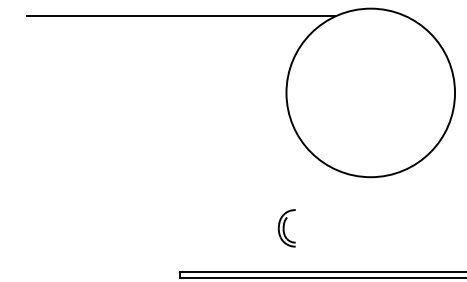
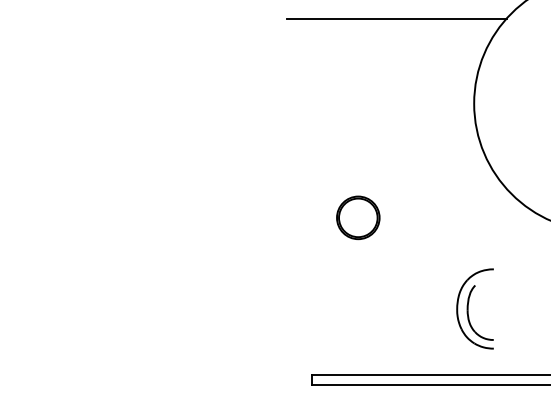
line: (234, 36) -> (395, 18), added
part: (209, 168) -> (357, 218), added
part: (286, 228) -> (474, 309), size x1.43

